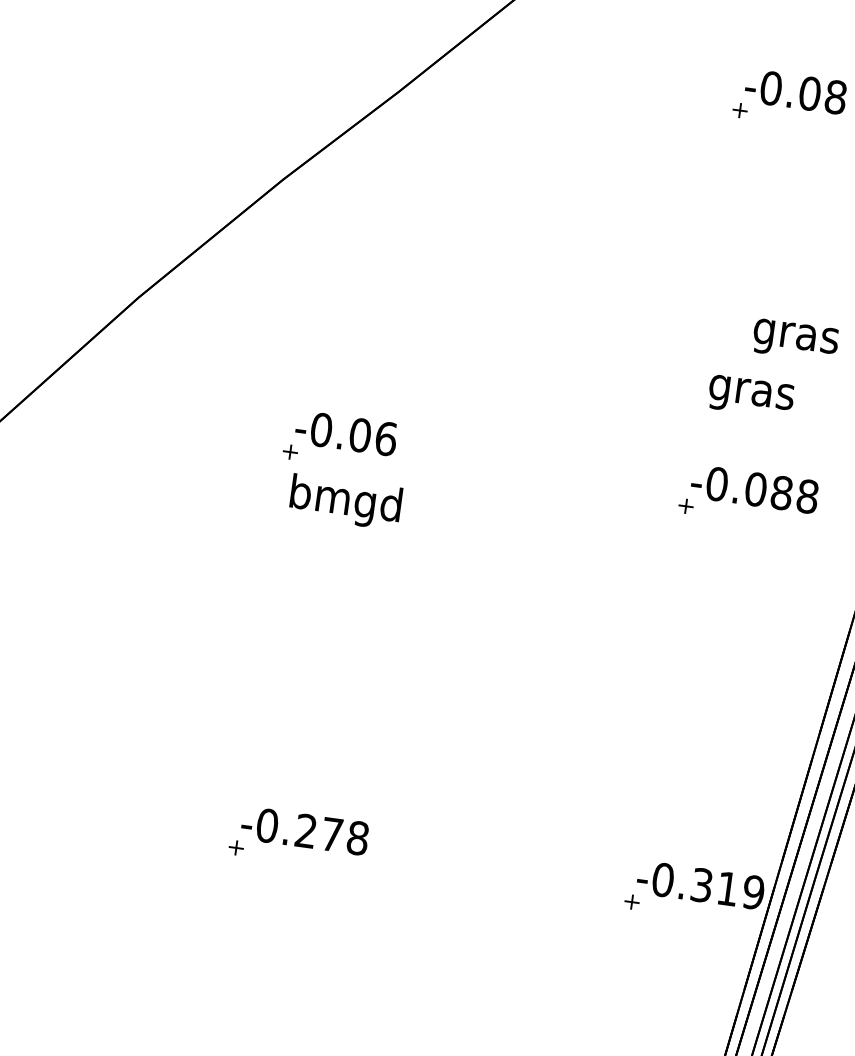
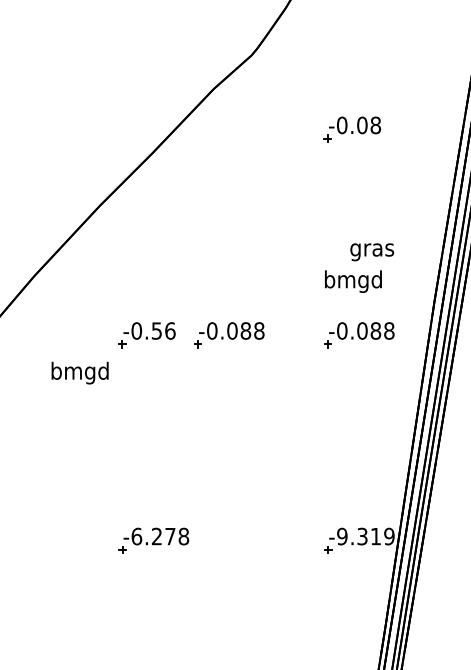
text: (751, 391) -> (353, 281), gras -> bmgd
text: (359, 434) -> (156, 330), -0.06 -> -0.56
part: (498, 463) -> (229, 335), added
text: (344, 500) -> (79, 372), moved
text: (266, 825) -> (136, 536), -0.278 -> -6.278
text: (663, 879) -> (342, 536), -0.319 -> -9.319

